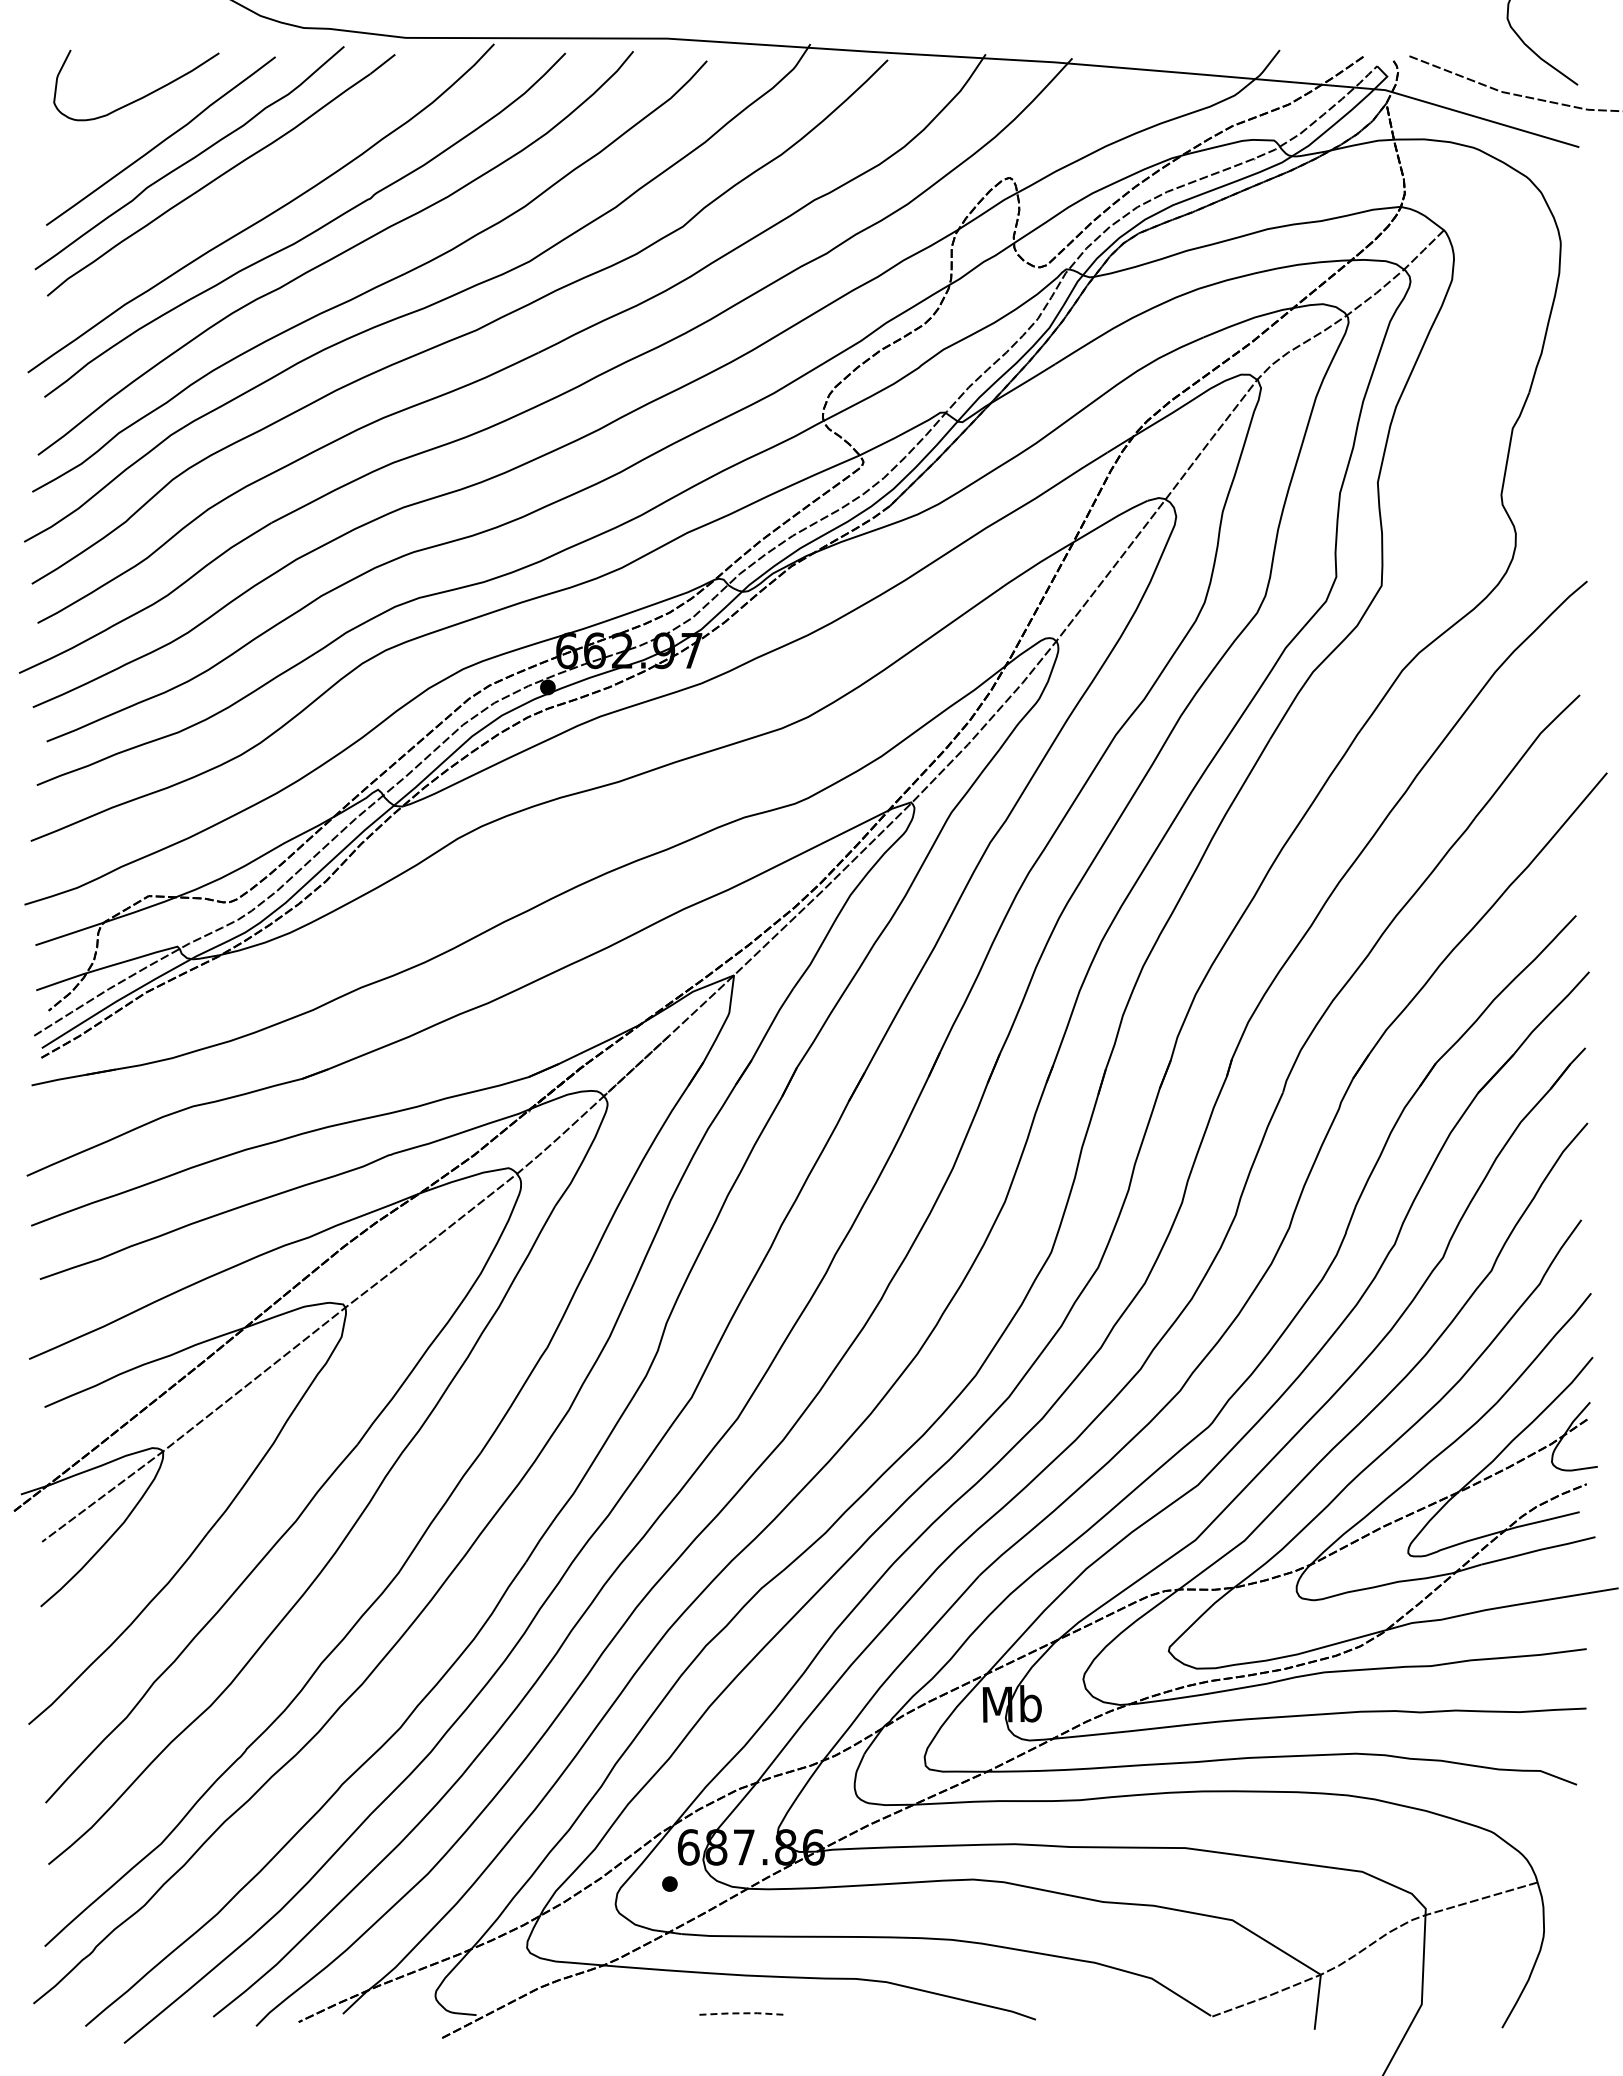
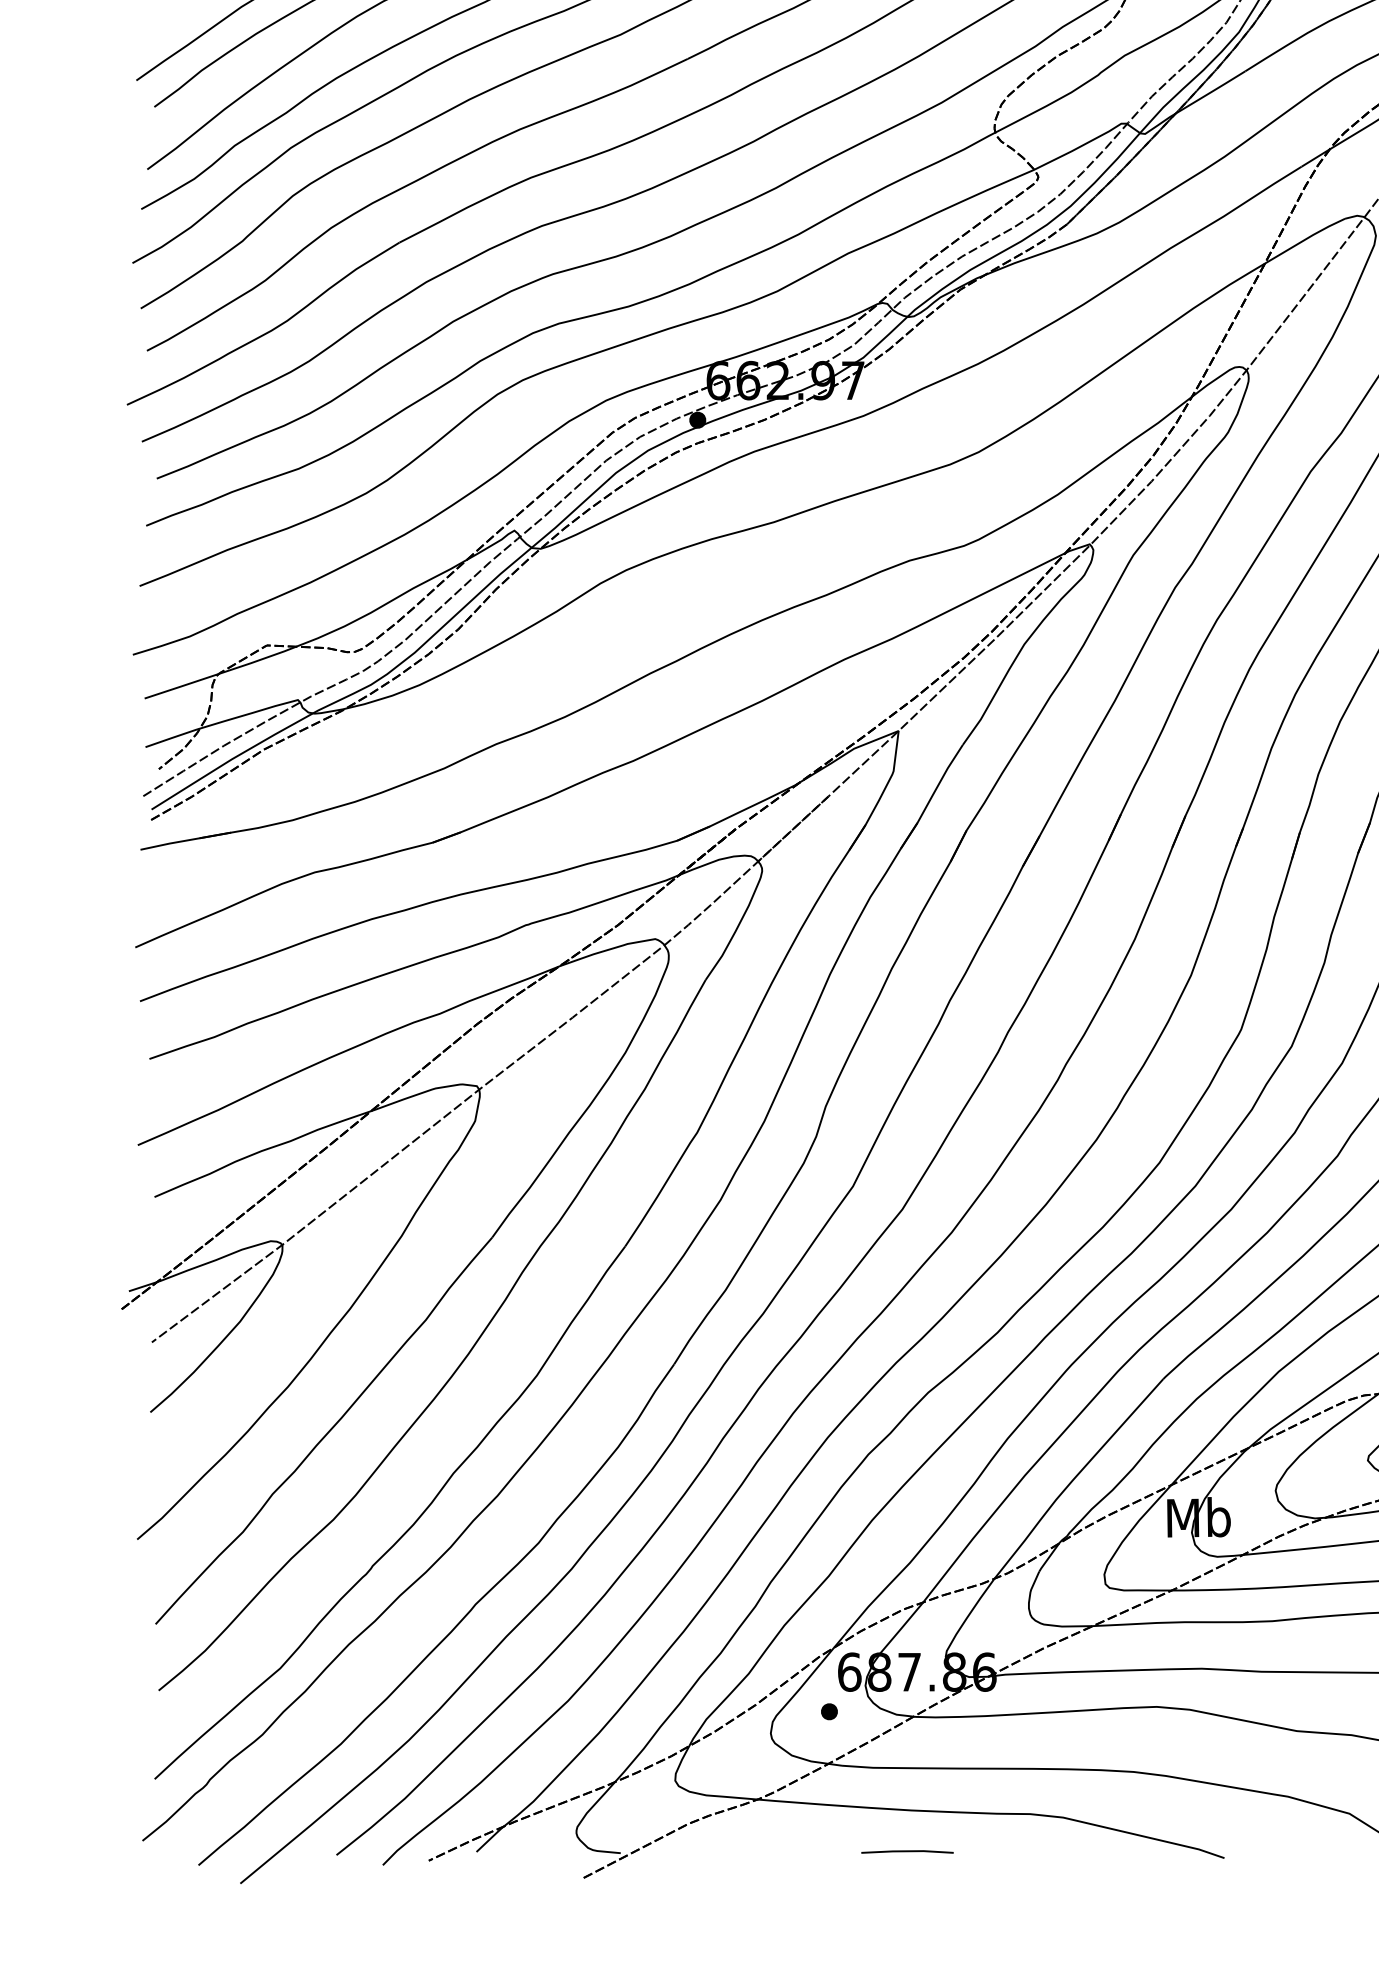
line: (742, 2013) -> (907, 1851), dashed -> solid

